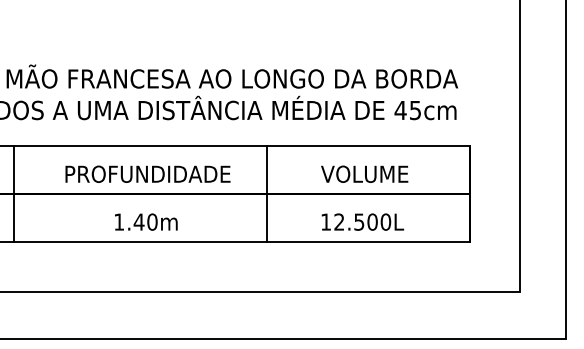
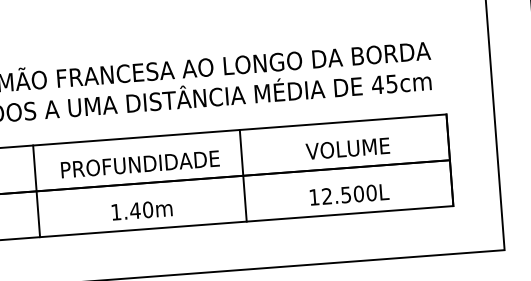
line: (14, 194) -> (36, 191), moved
line: (266, 194) -> (242, 176), moved

